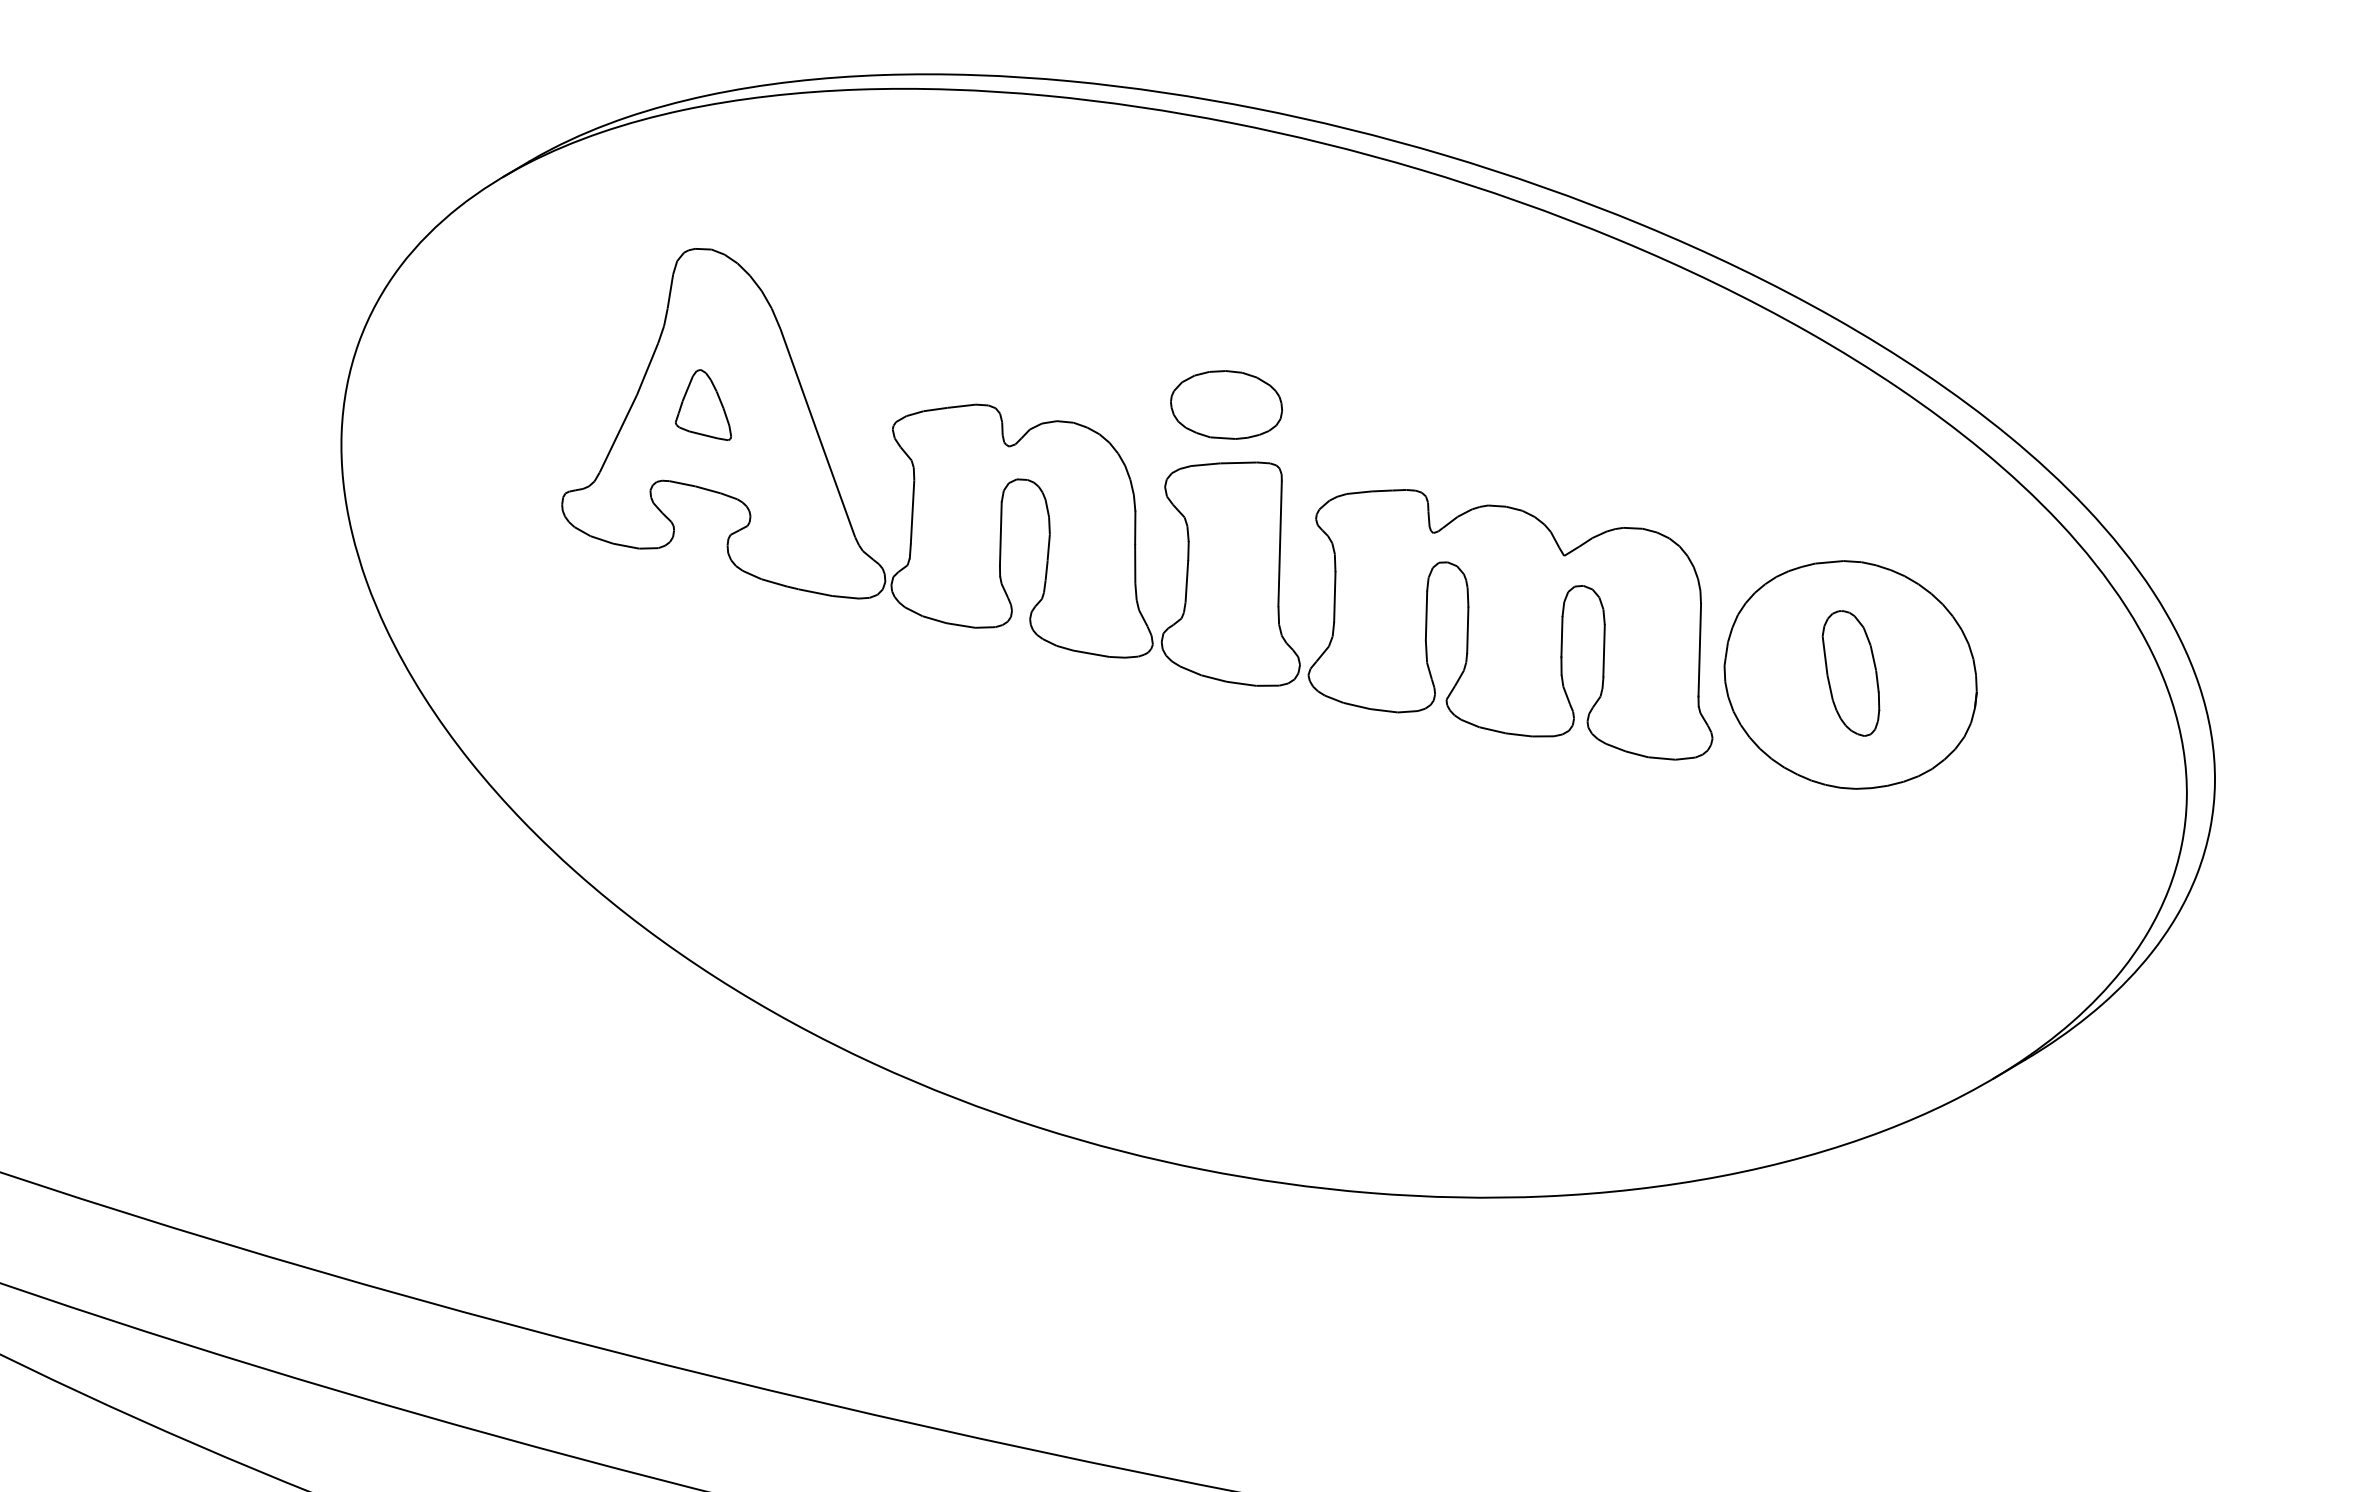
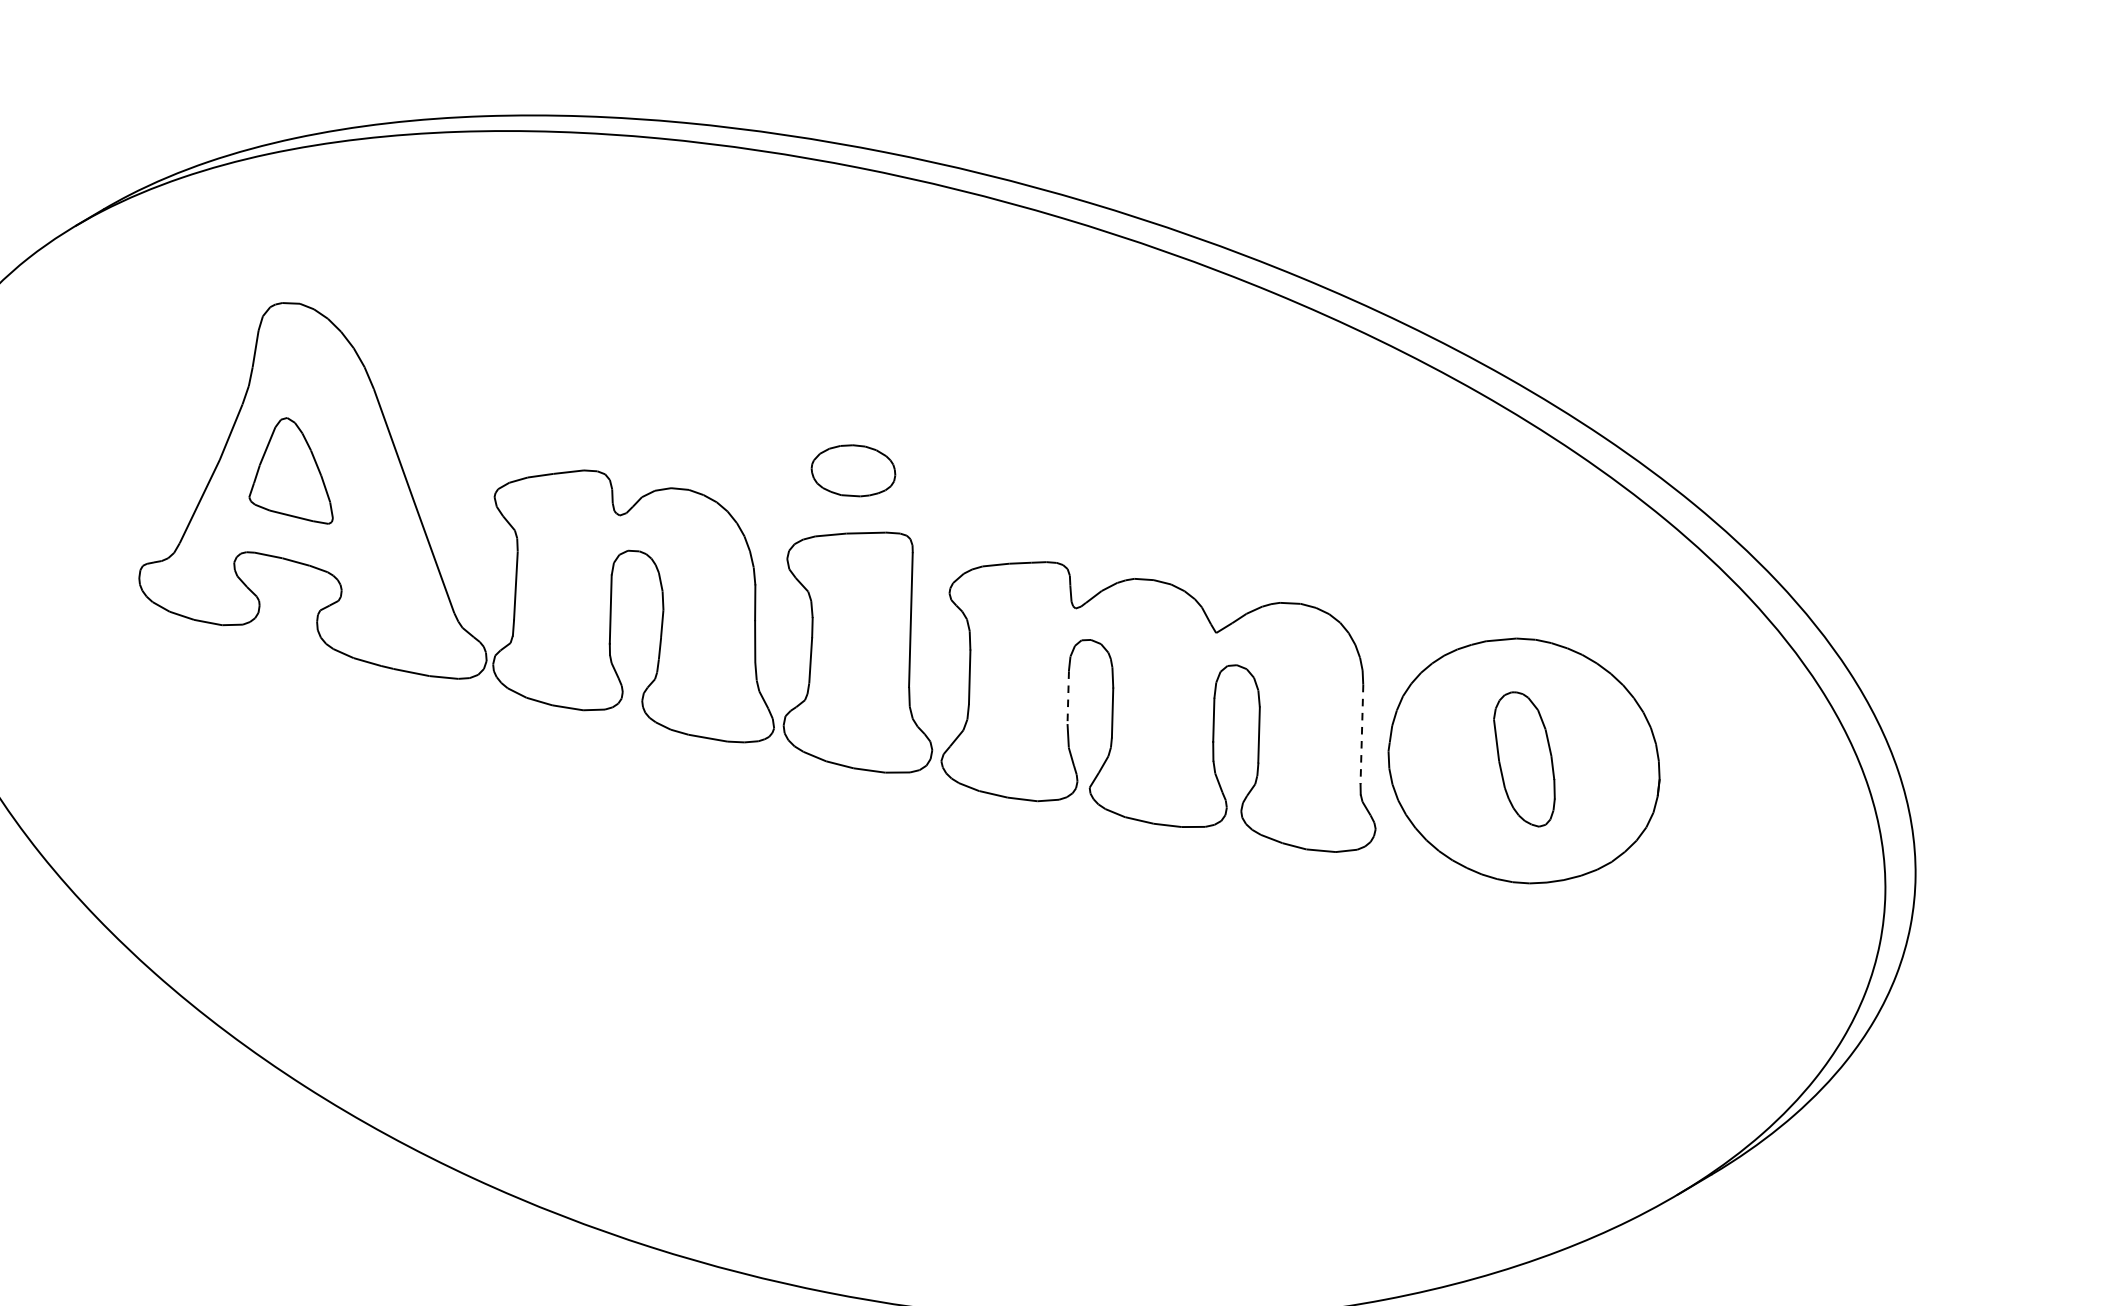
part: (703, 404) -> (291, 470), size x1.4
part: (1226, 404) -> (853, 470), size x0.7
line: (1426, 616) -> (1068, 698), solid -> dashed
line: (1699, 650) -> (1361, 734), solid -> dashed

